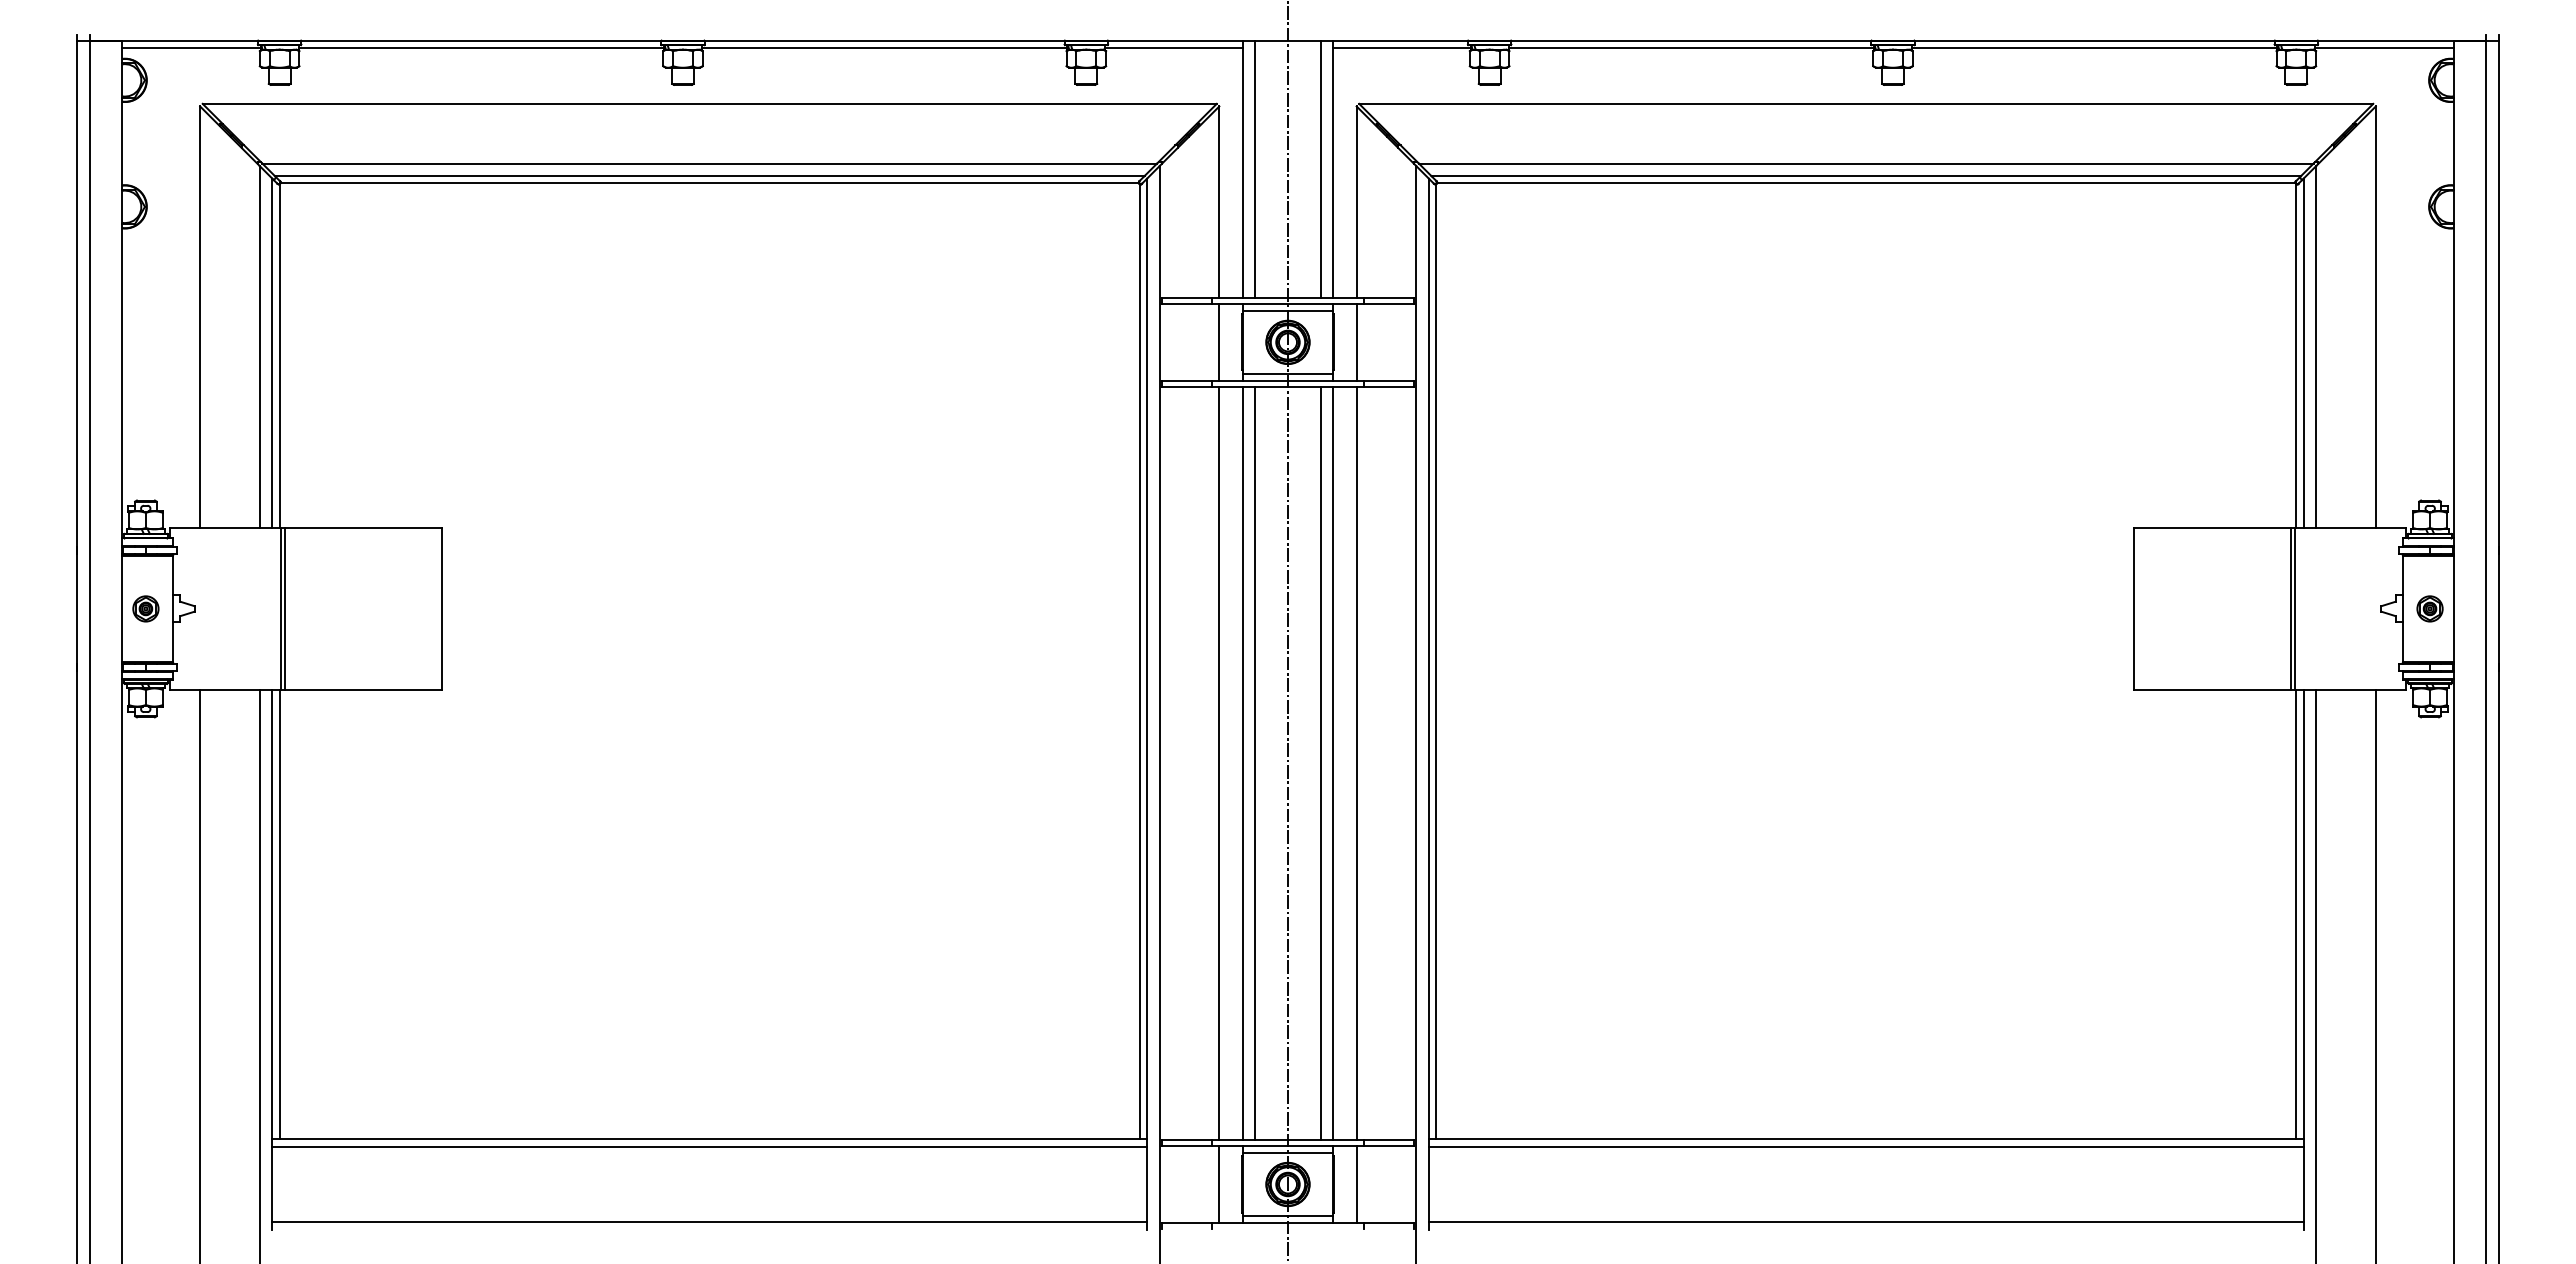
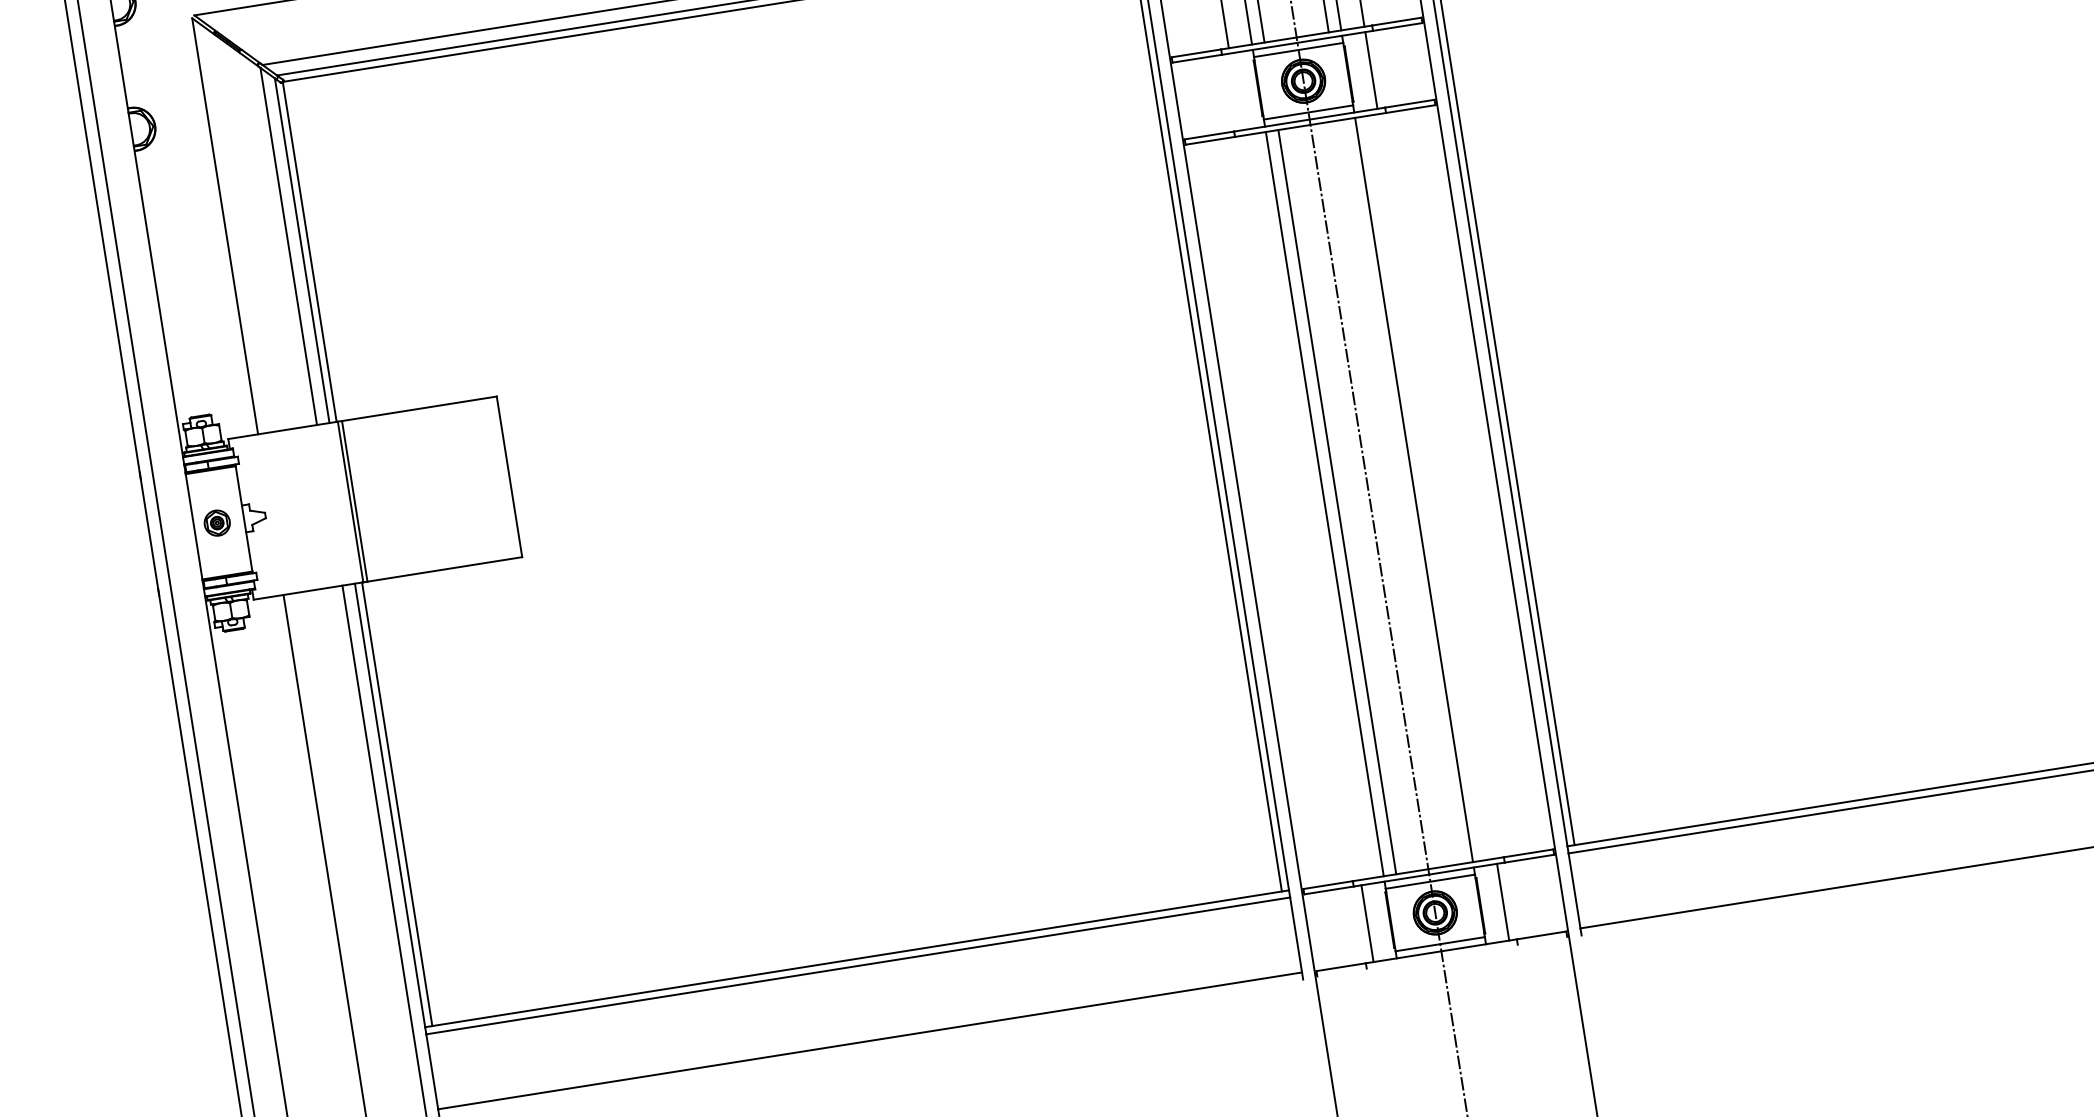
line: (1219, 342) -> (1235, 92), removed
line: (1219, 763) -> (1301, 507), removed
line: (1320, 763) -> (1401, 492), removed
line: (1356, 763) -> (1437, 486), removed

